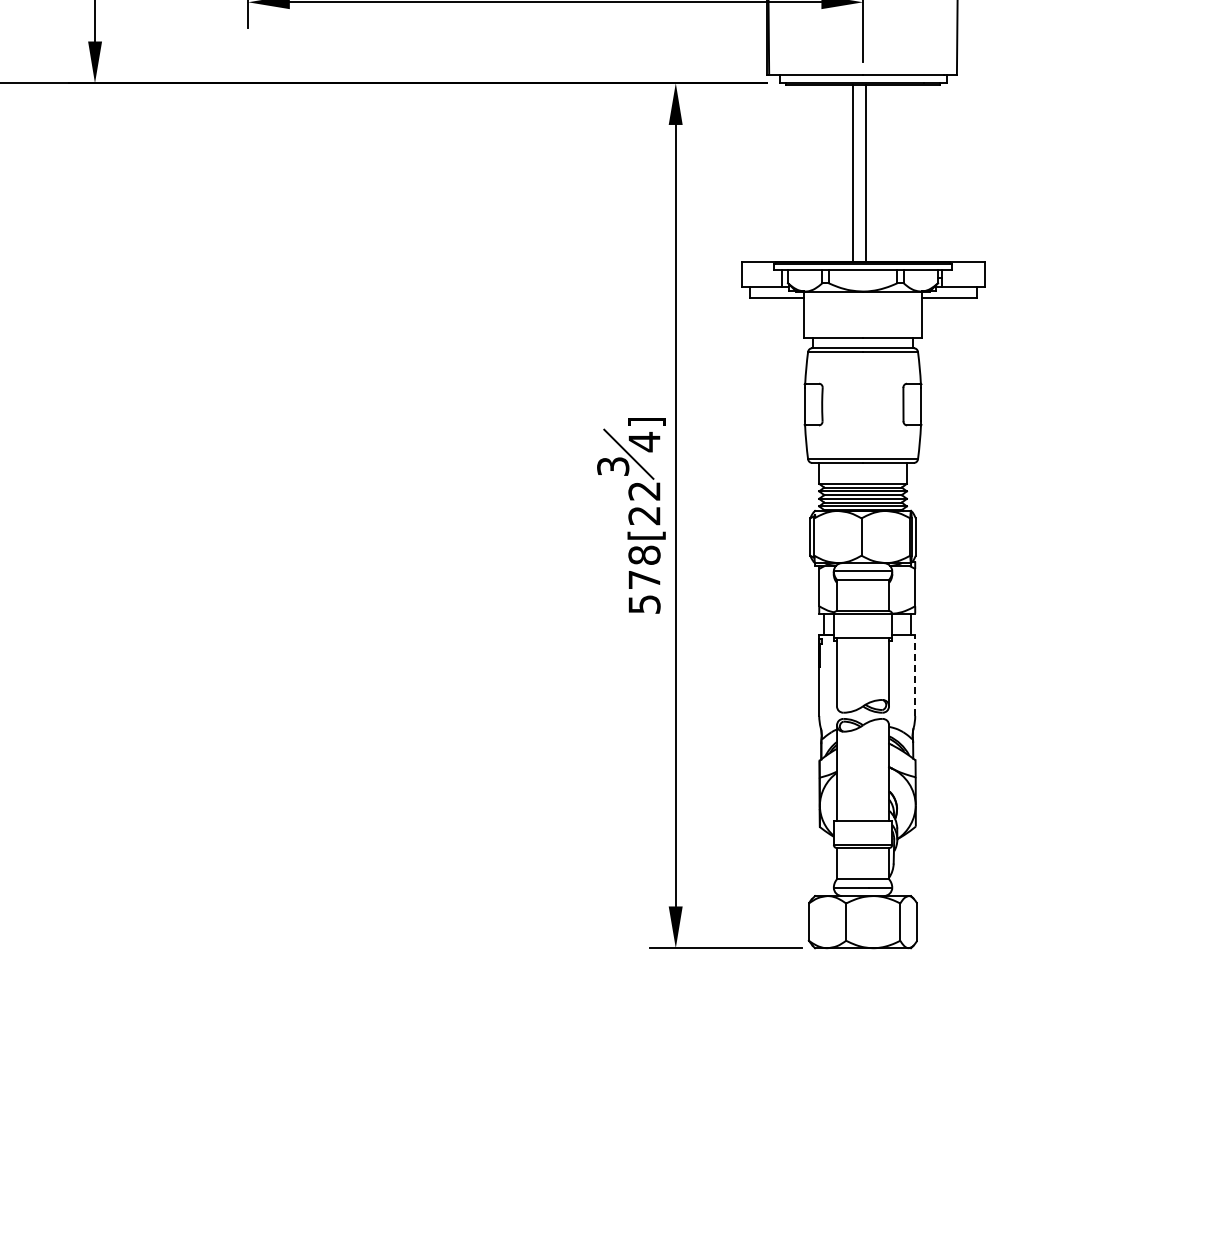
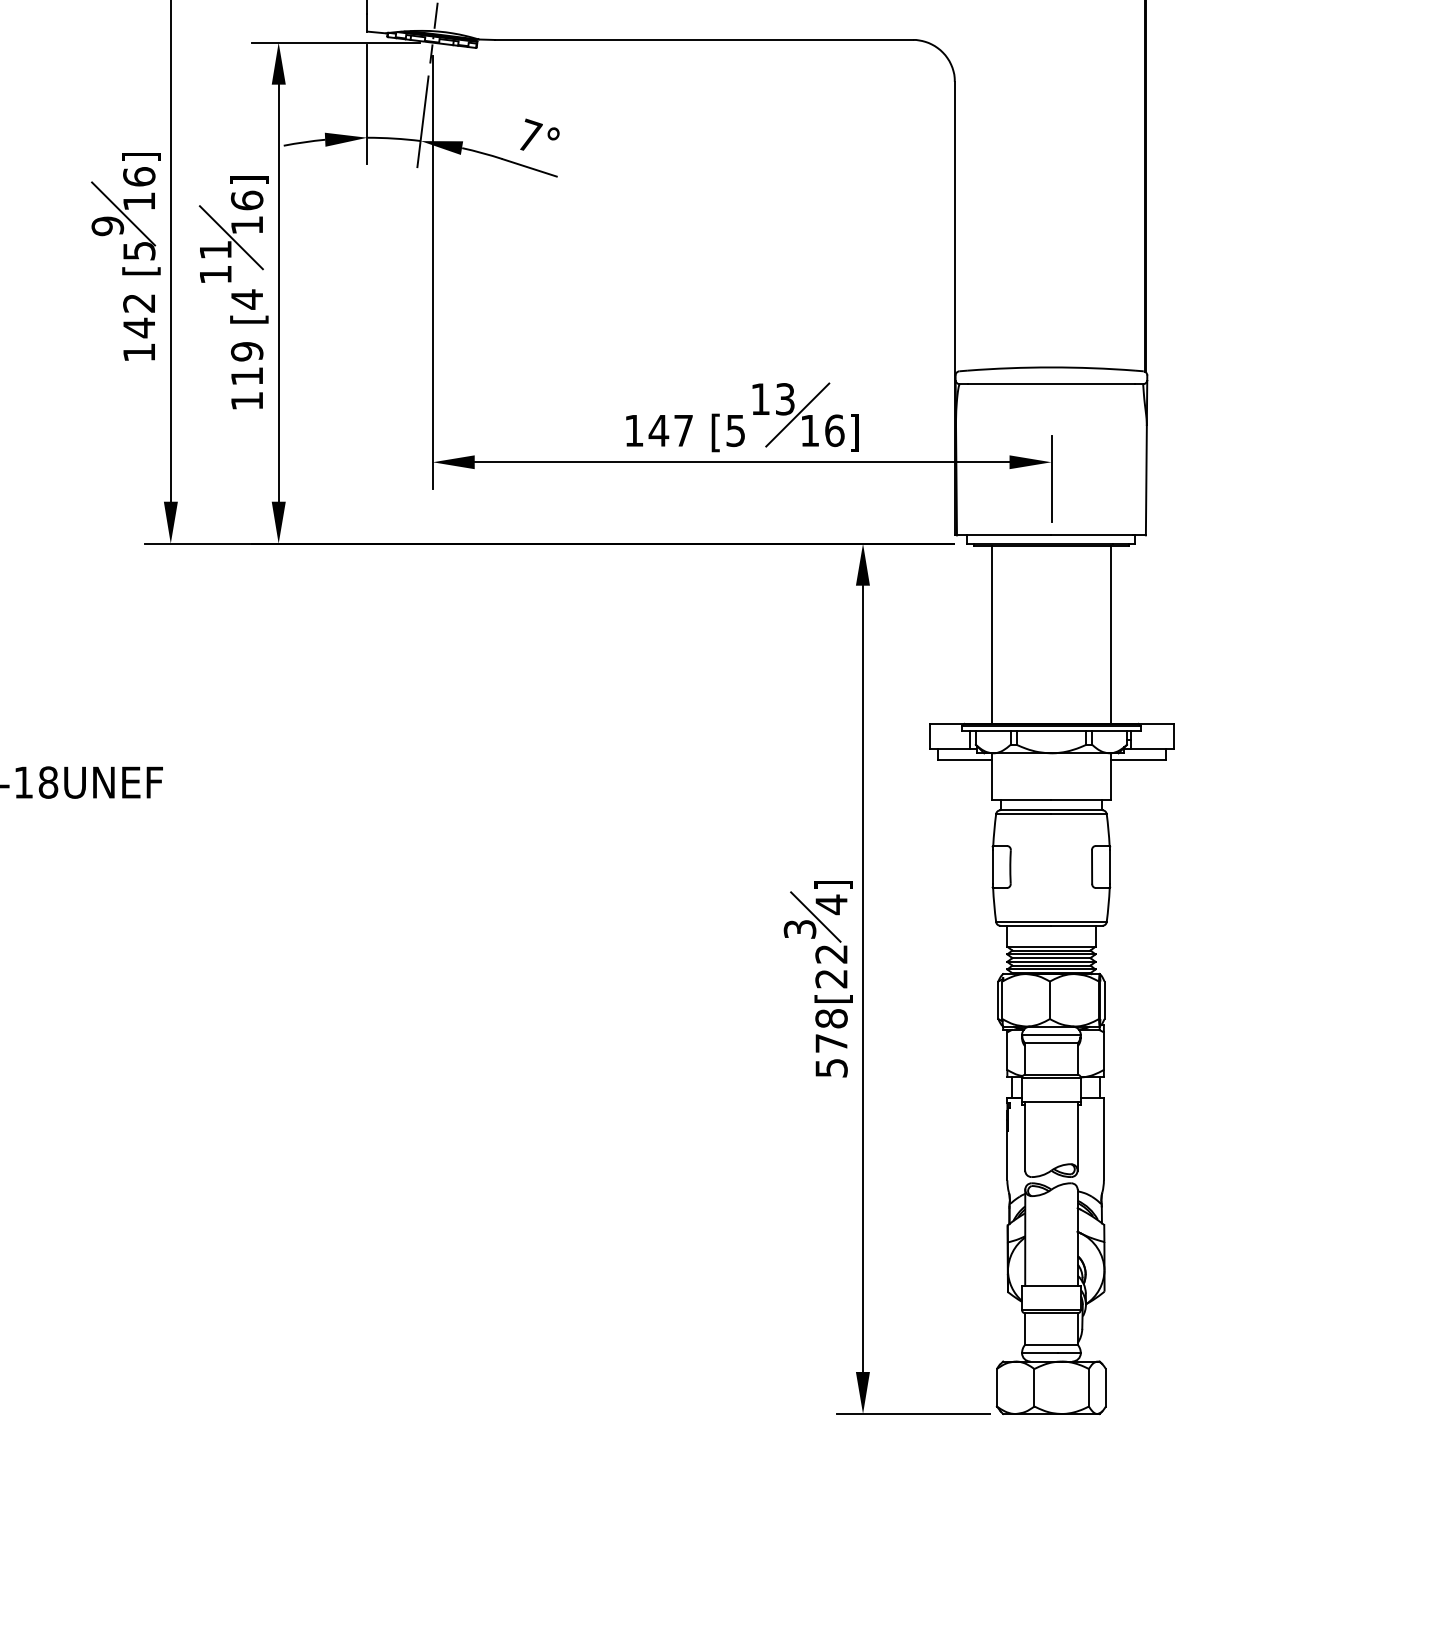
line: (853, 173) -> (1111, 634), moved
line: (866, 173) -> (991, 634), moved
line: (914, 675) -> (1103, 1139), dashed -> solid

